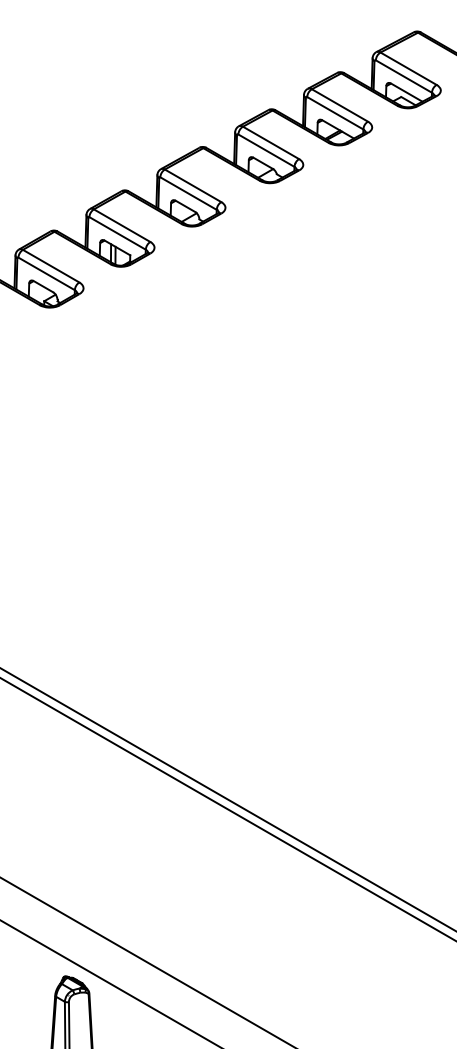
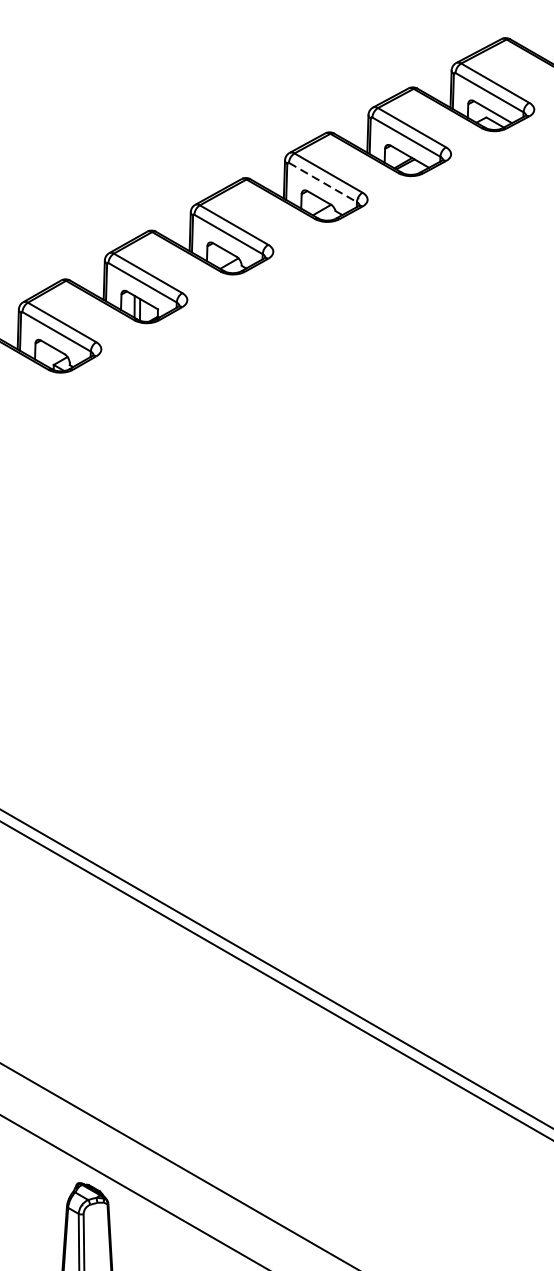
line: (266, 150) -> (323, 182), solid -> dashed

